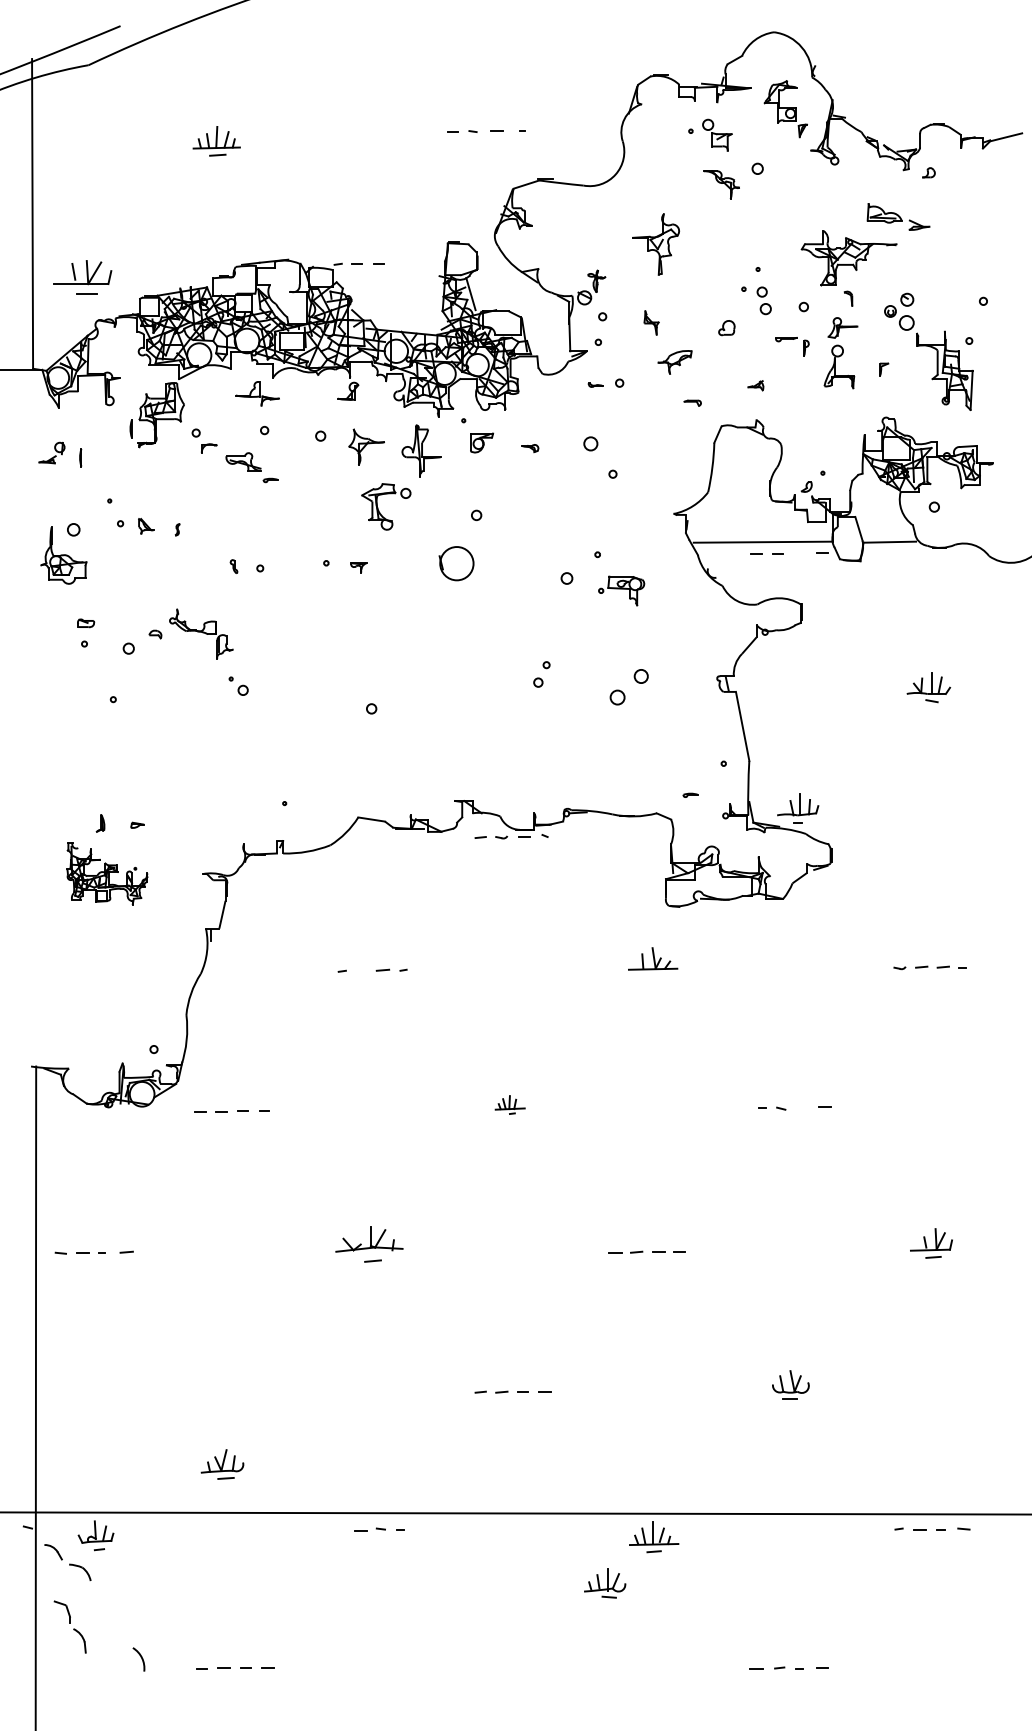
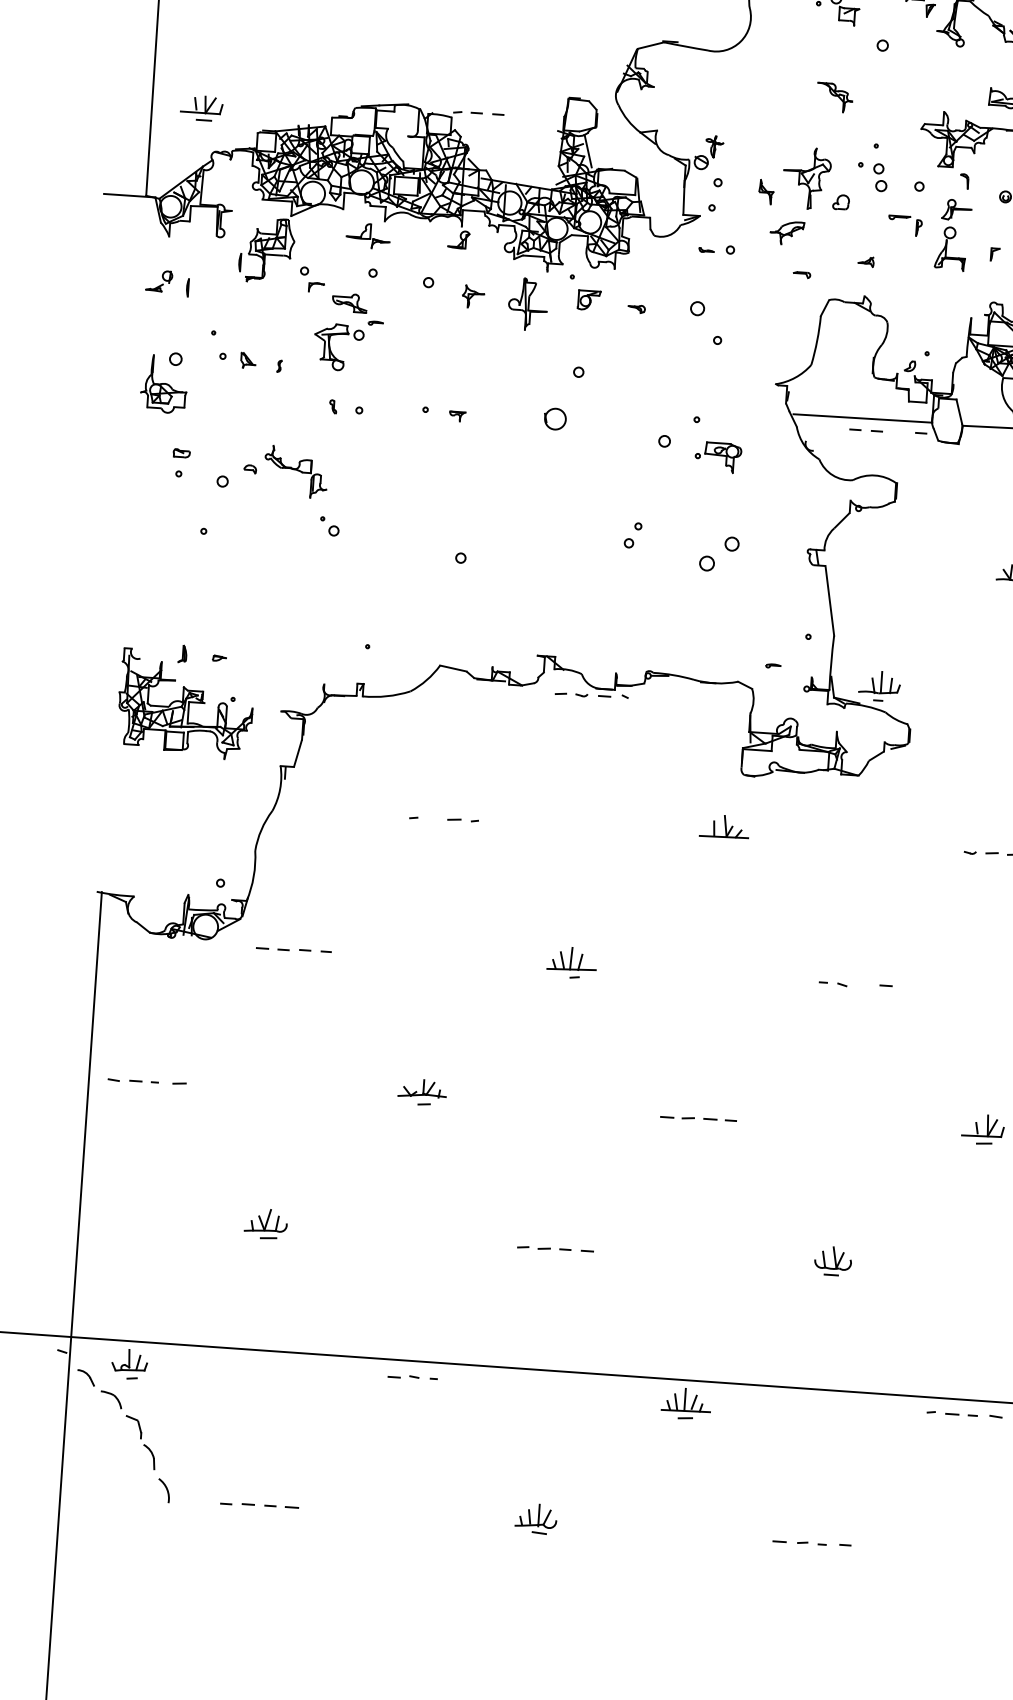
part: (721, 184) -> (834, 97), moved
part: (655, 244) -> (806, 178), moved
part: (82, 277) -> (201, 108), size x0.71
part: (365, 446) -> (472, 295), size x0.62
part: (378, 507) -> (330, 347), moved
part: (455, 563) -> (554, 418), size x0.62
part: (107, 873) -> (186, 704), size x1.67
part: (510, 1104) -> (572, 962), size x1.67
part: (369, 1244) -> (422, 1092), size x0.71
part: (222, 1464) -> (265, 1224), moved
part: (605, 1583) -> (536, 1519), moved
part: (69, 1626) -> (139, 1441), moved

